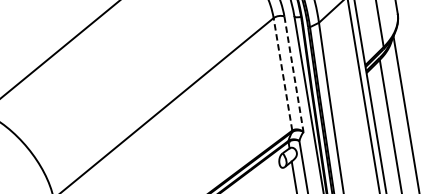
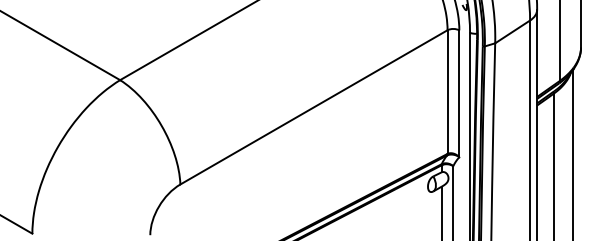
line: (282, 74) -> (447, 92), dashed -> solid
line: (294, 74) -> (459, 94), dashed -> solid

